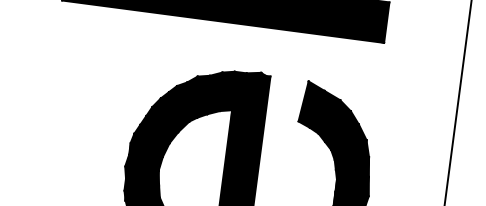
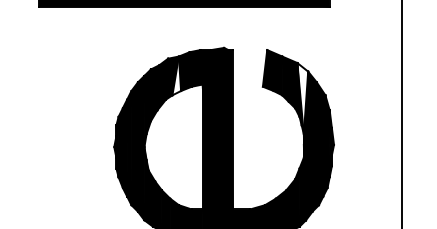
fill: (204, 96) -> (176, 75), removed
fill: (340, 140) -> (302, 98), removed

